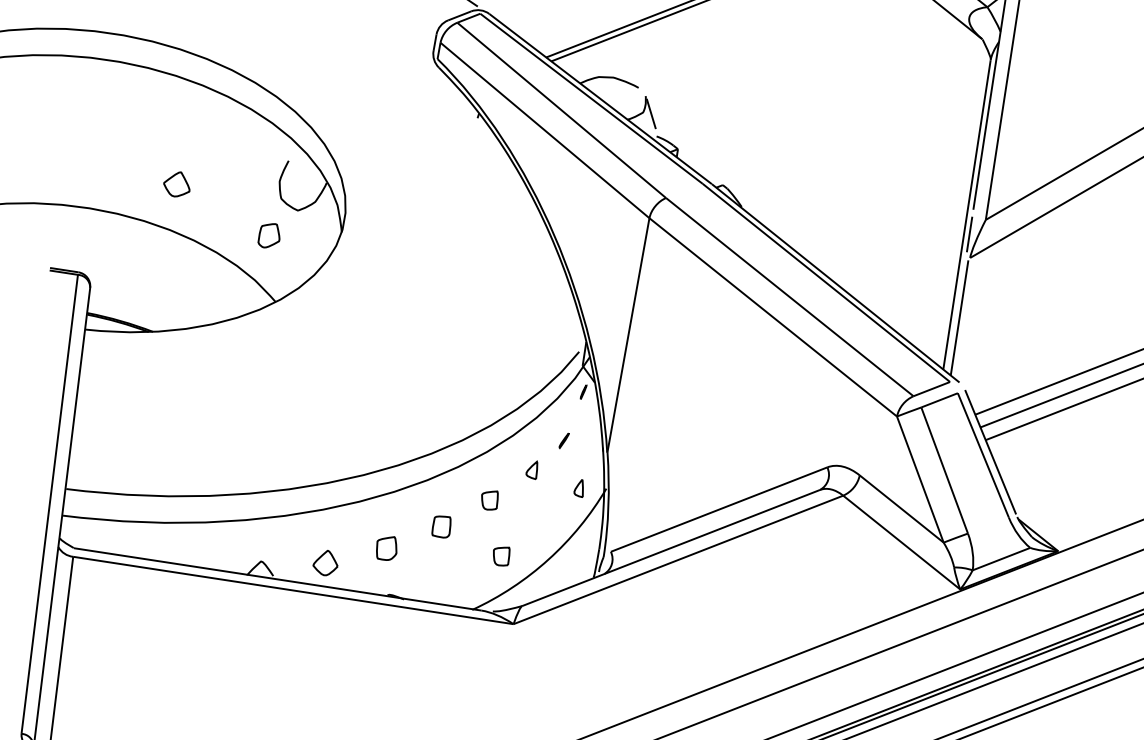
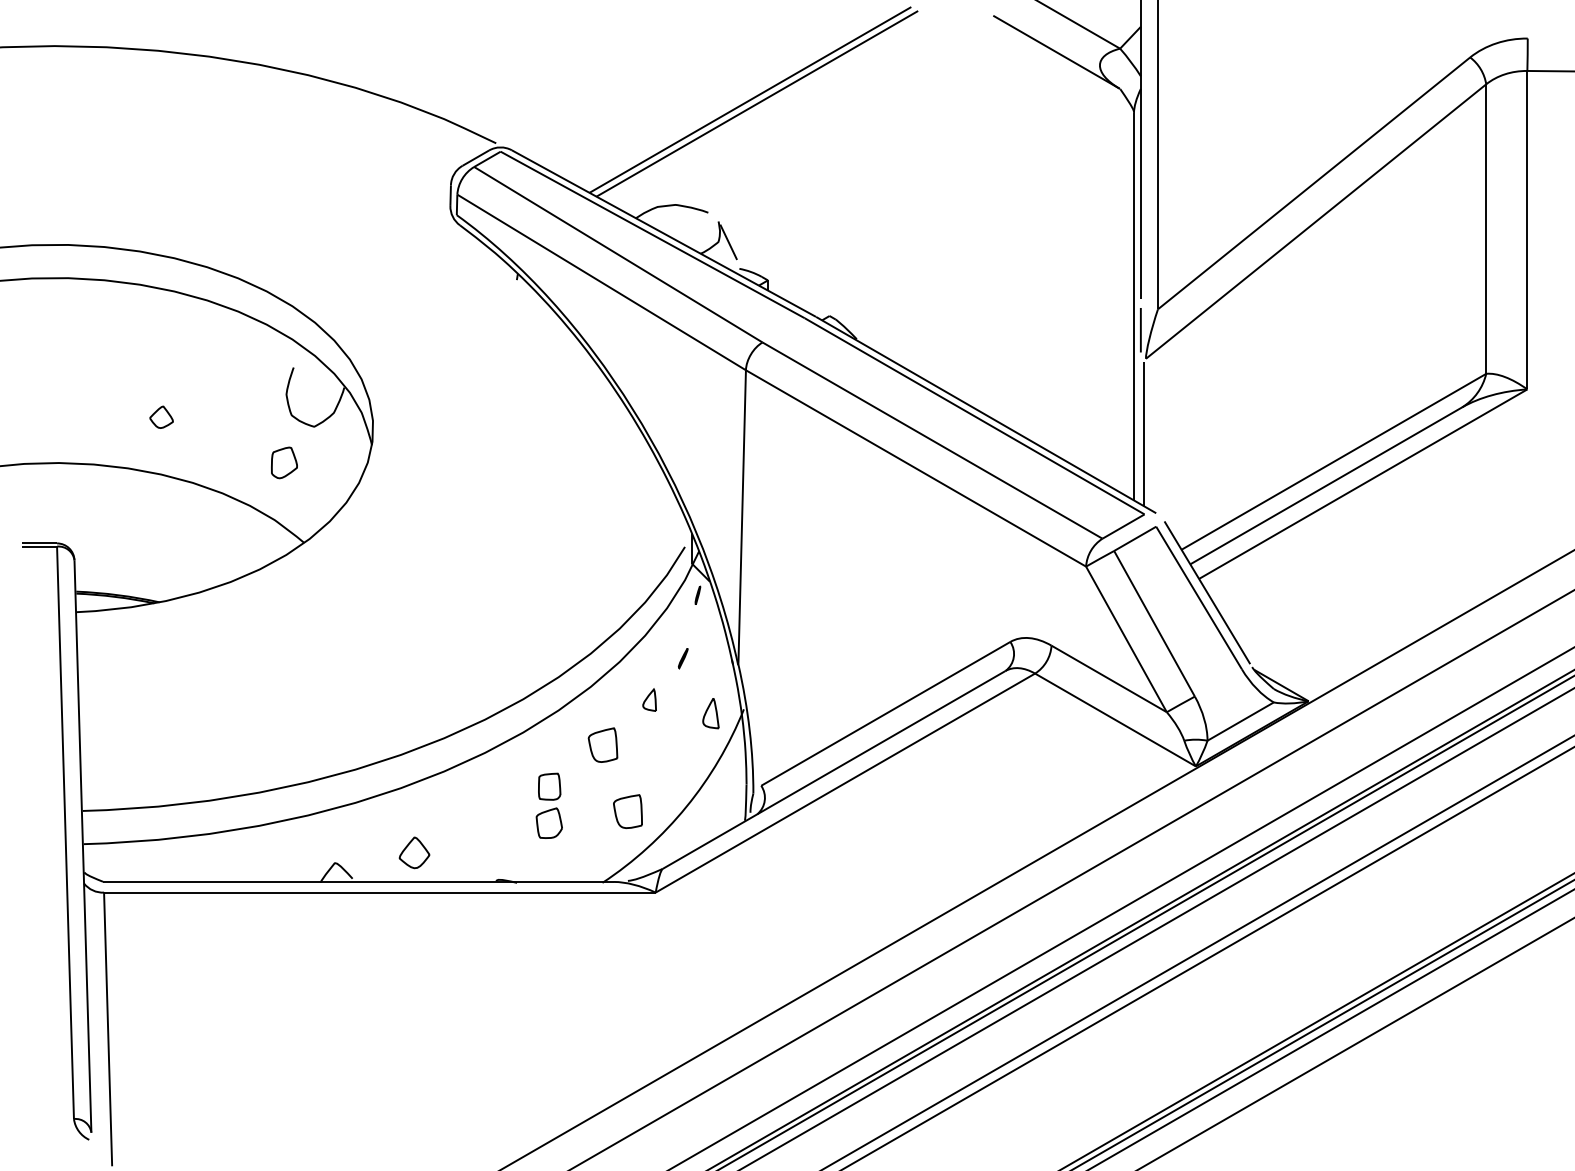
part: (177, 184) -> (161, 417), size x0.7
part: (579, 487) -> (710, 713), size x1.4
part: (489, 500) -> (603, 745), size x1.4
part: (386, 547) -> (548, 822), moved
part: (500, 555) -> (627, 811), size x1.4

